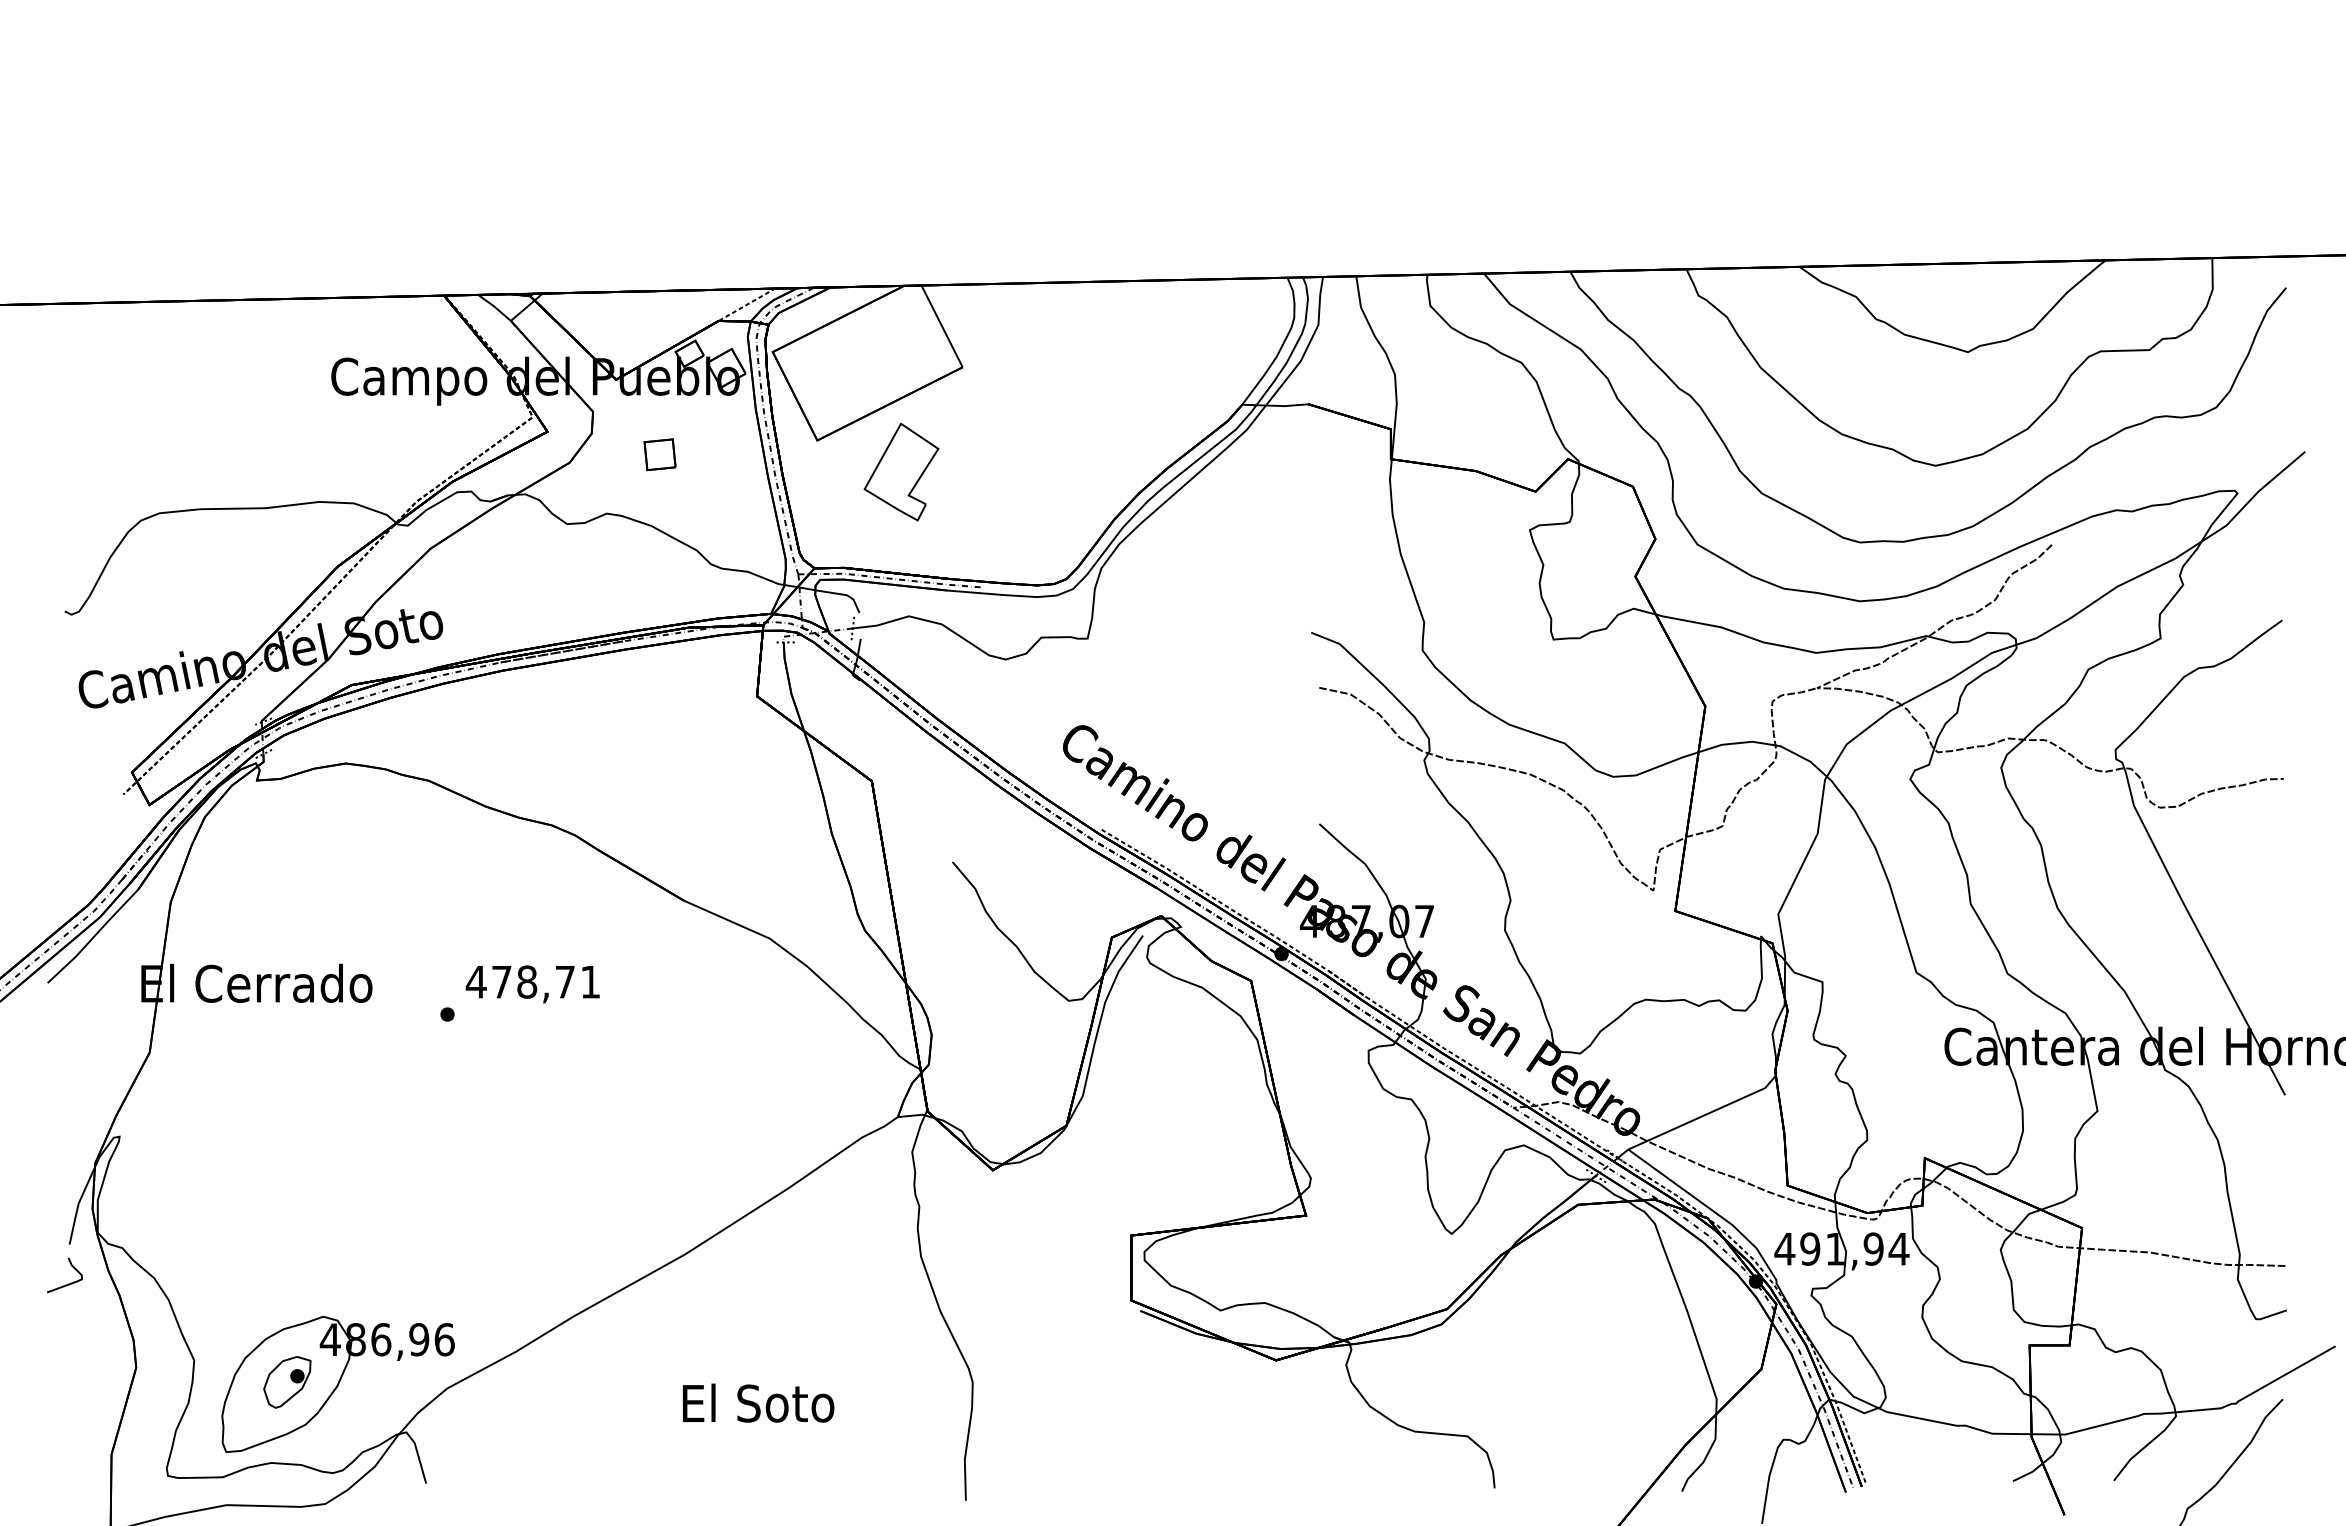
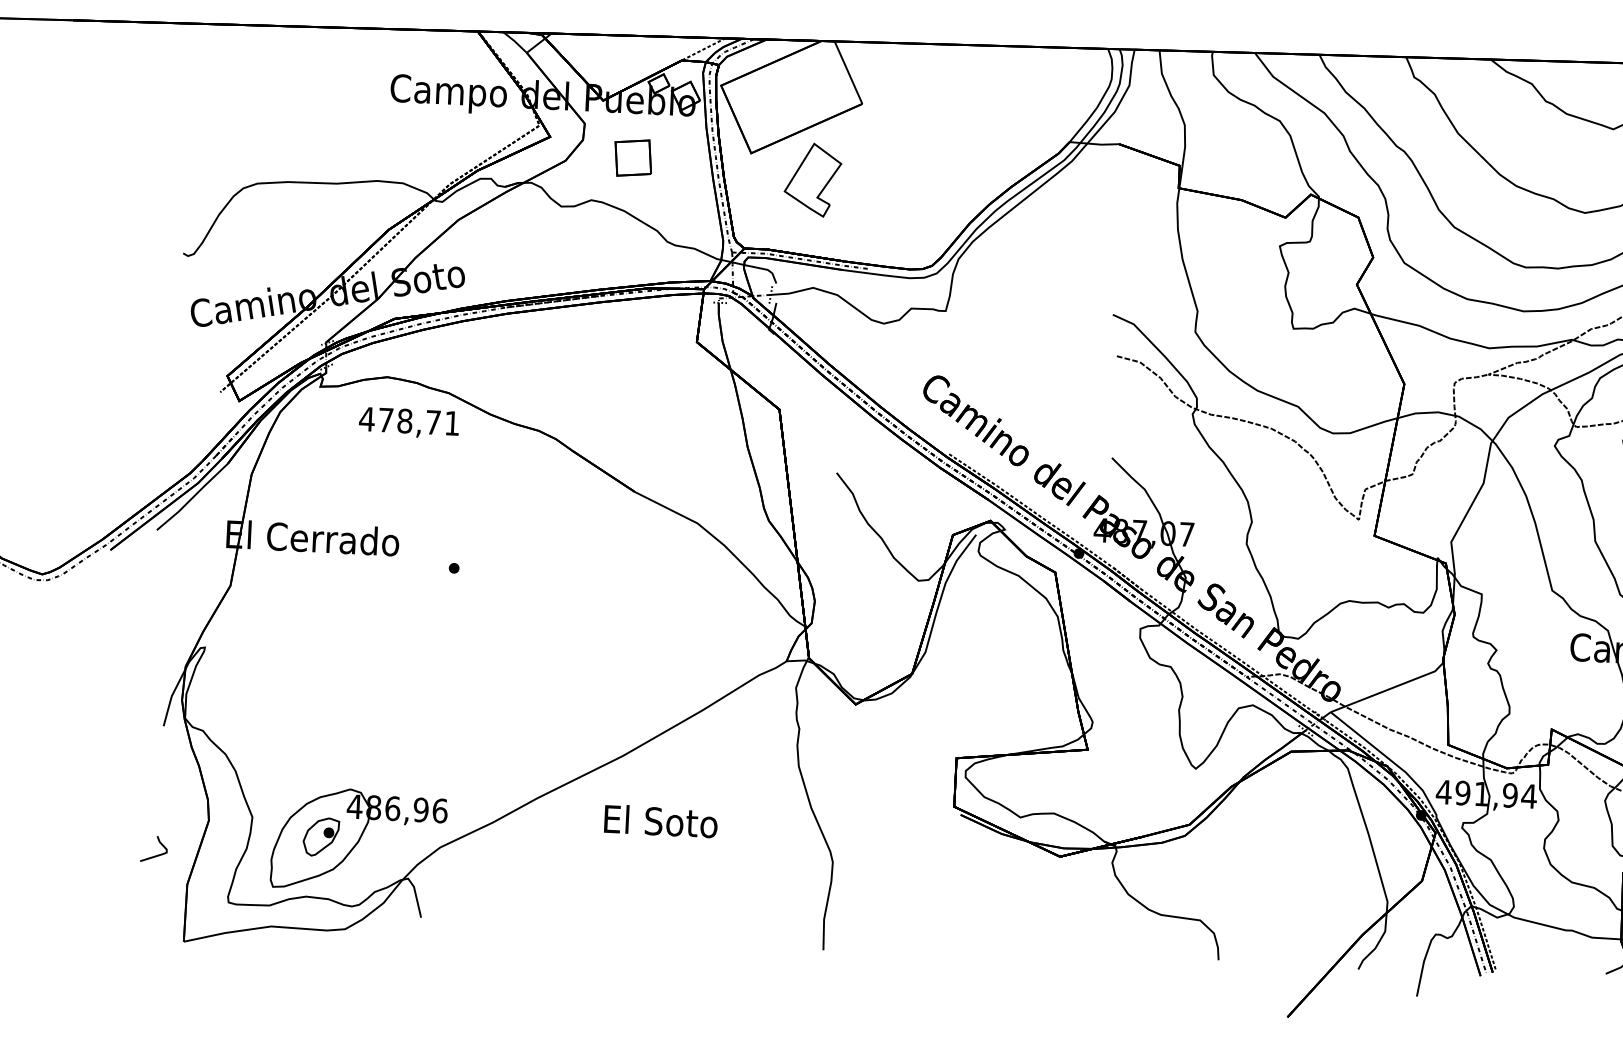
part: (659, 454) -> (632, 157), size x1.6
text: (532, 984) -> (408, 423), moved
curve: (68, 1283) -> (156, 855), moved
text: (758, 1402) -> (661, 820), moved

